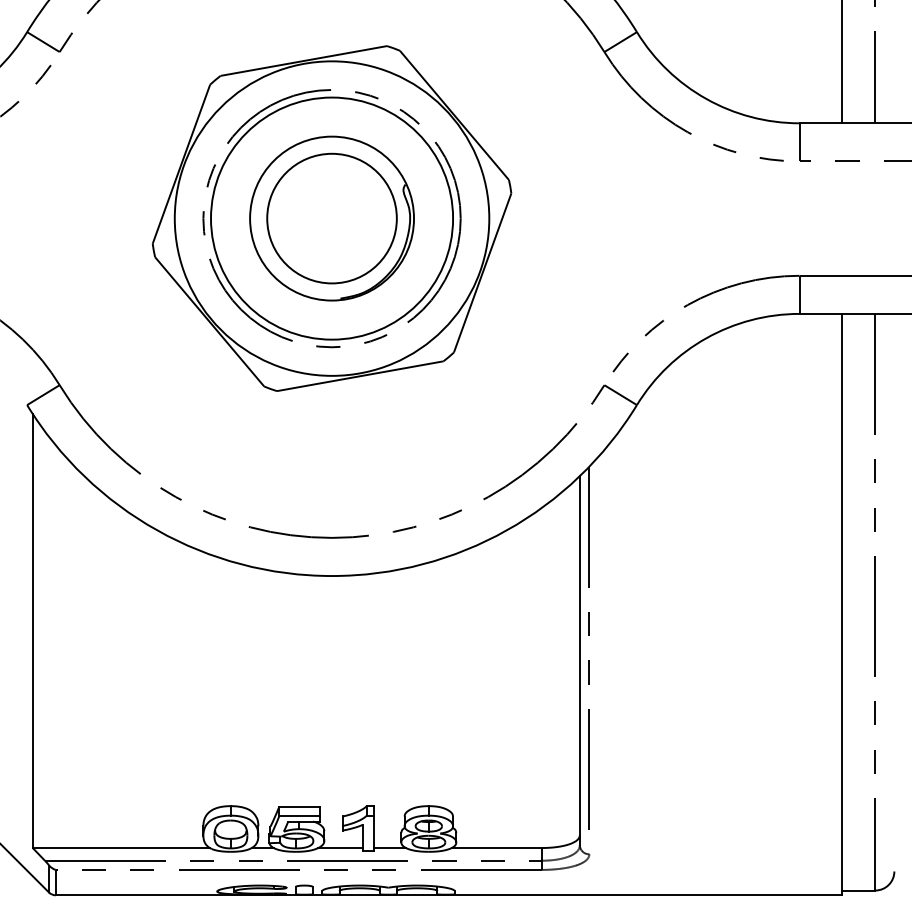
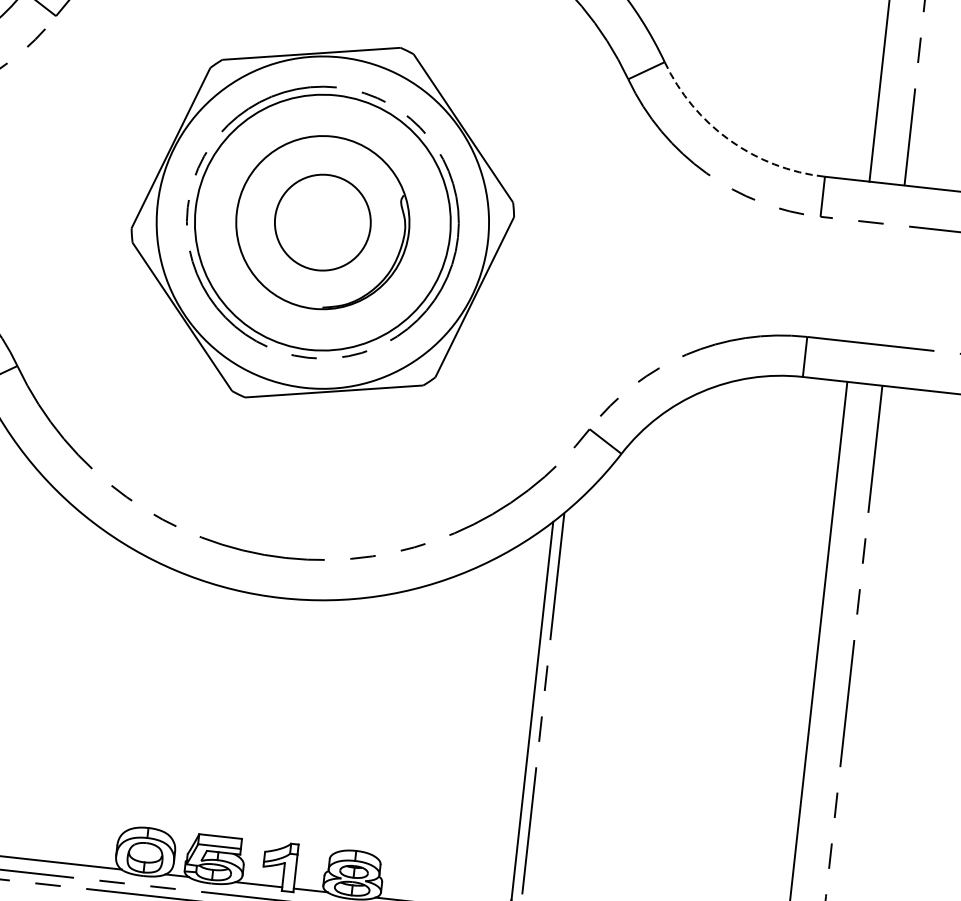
arc: (706, 98) -> (730, 139), solid -> dashed
circle: (331, 218) -> (322, 222), size x0.7

